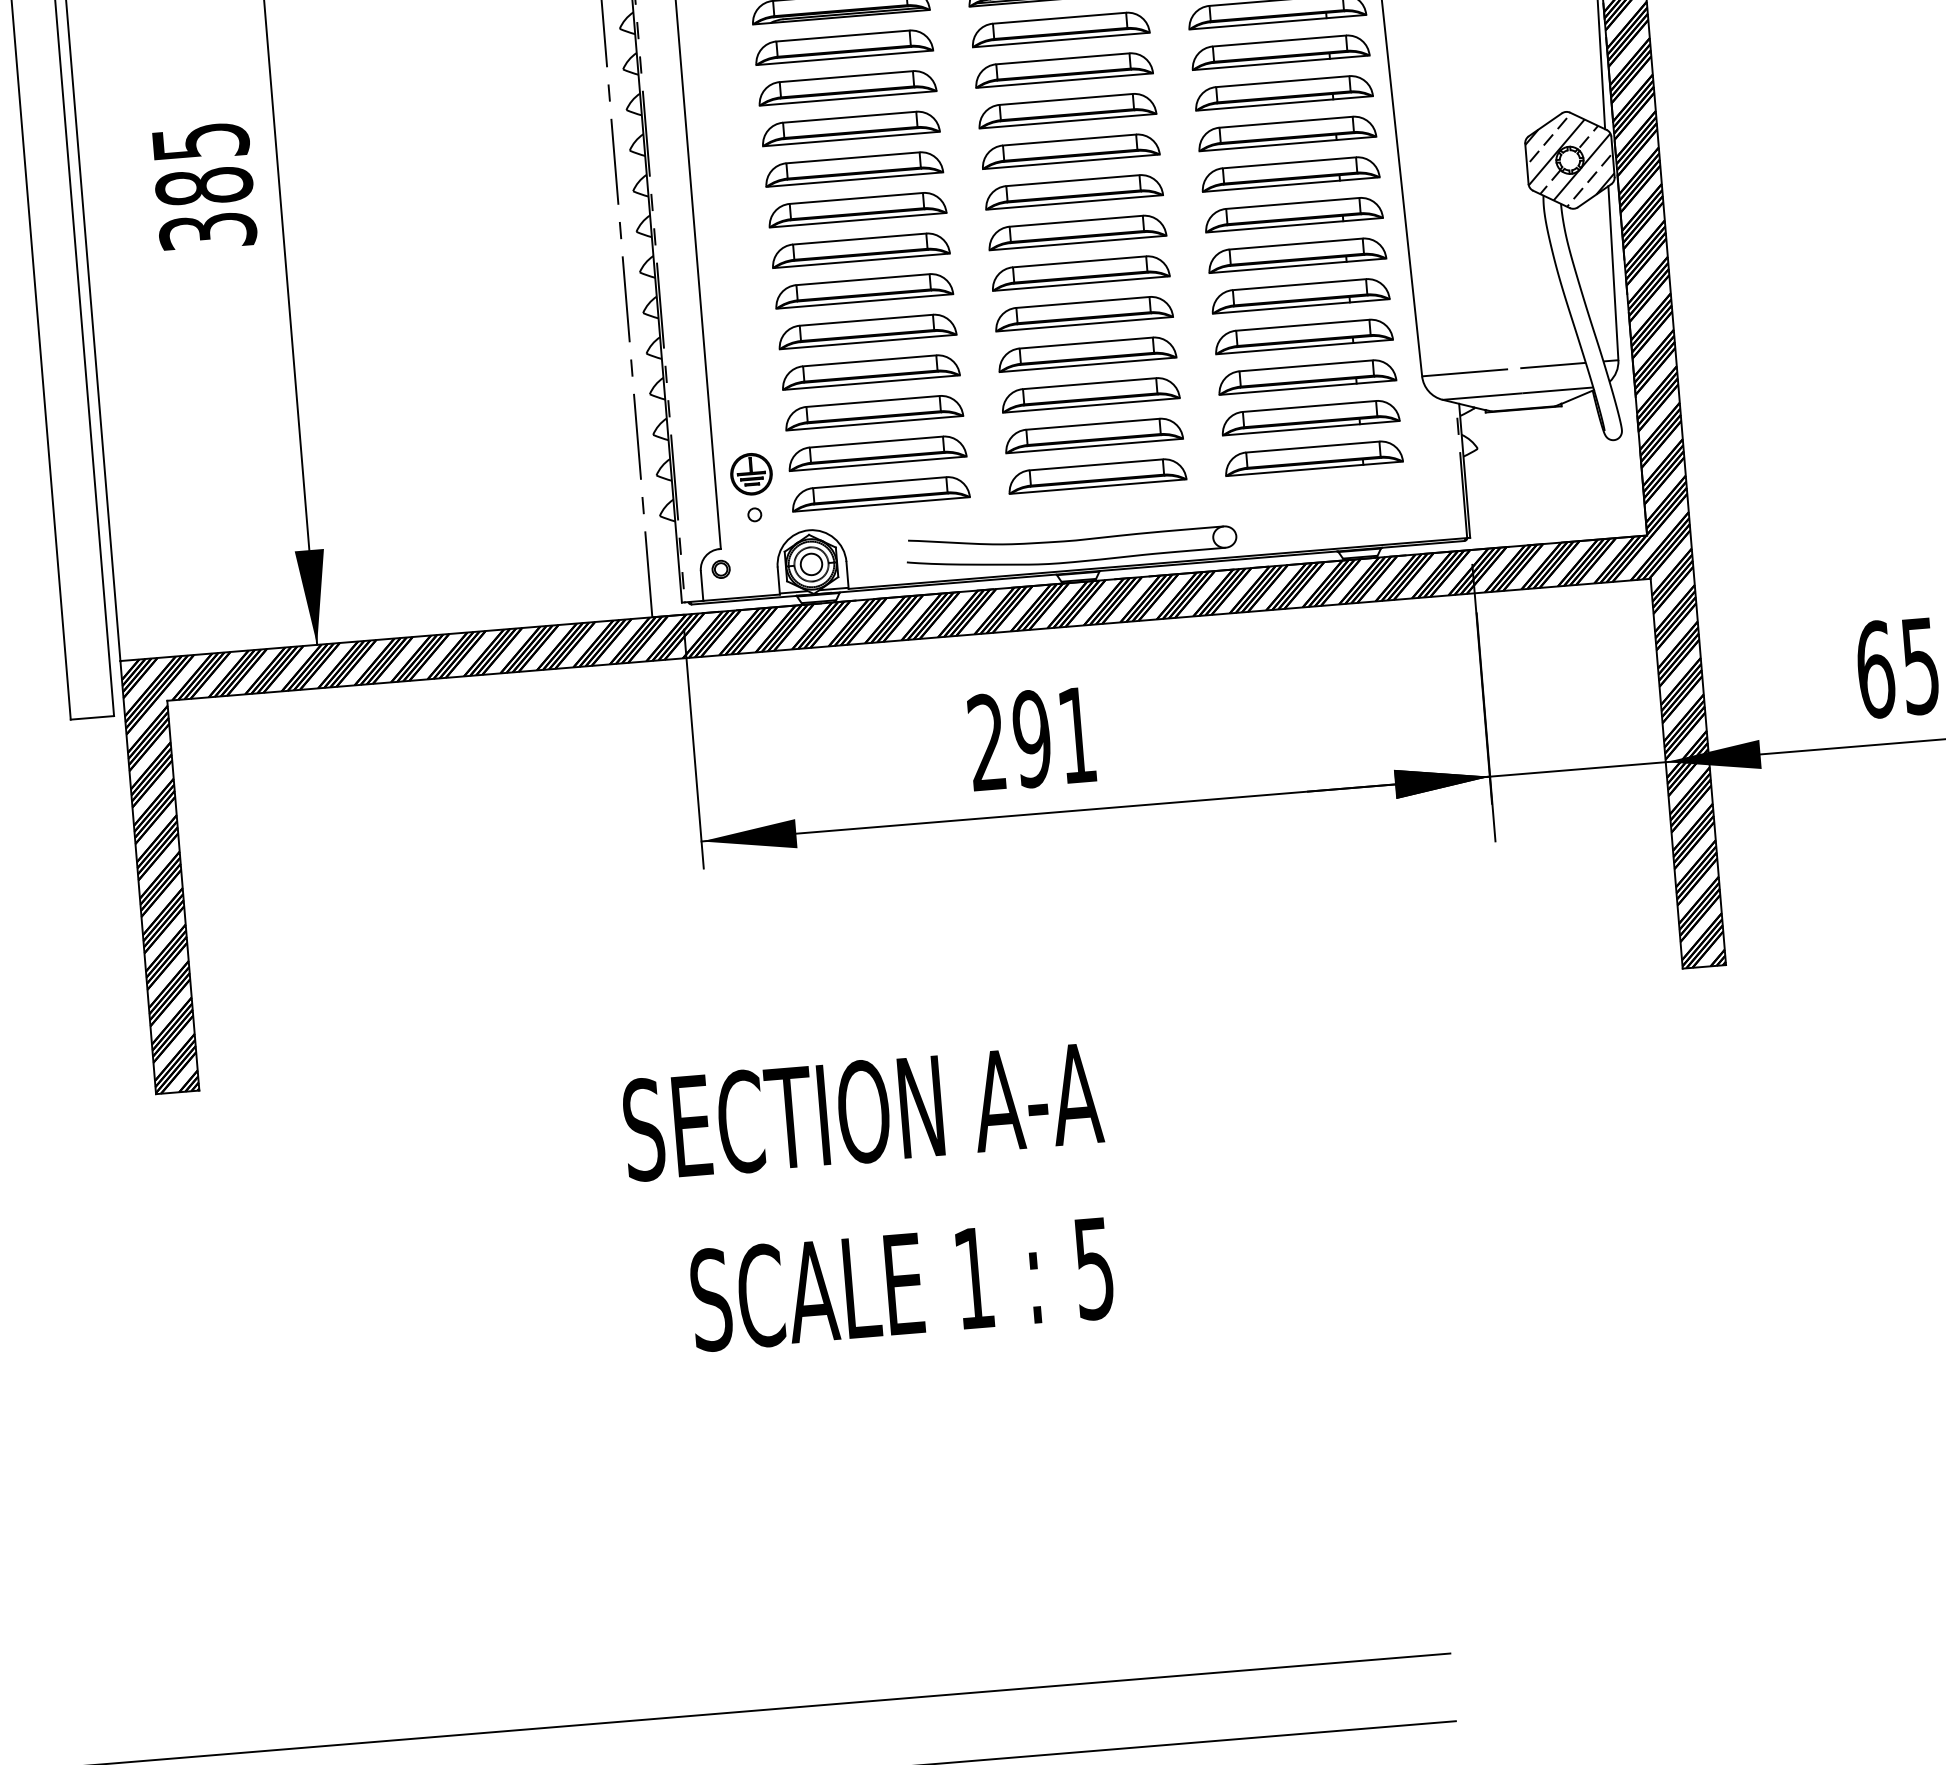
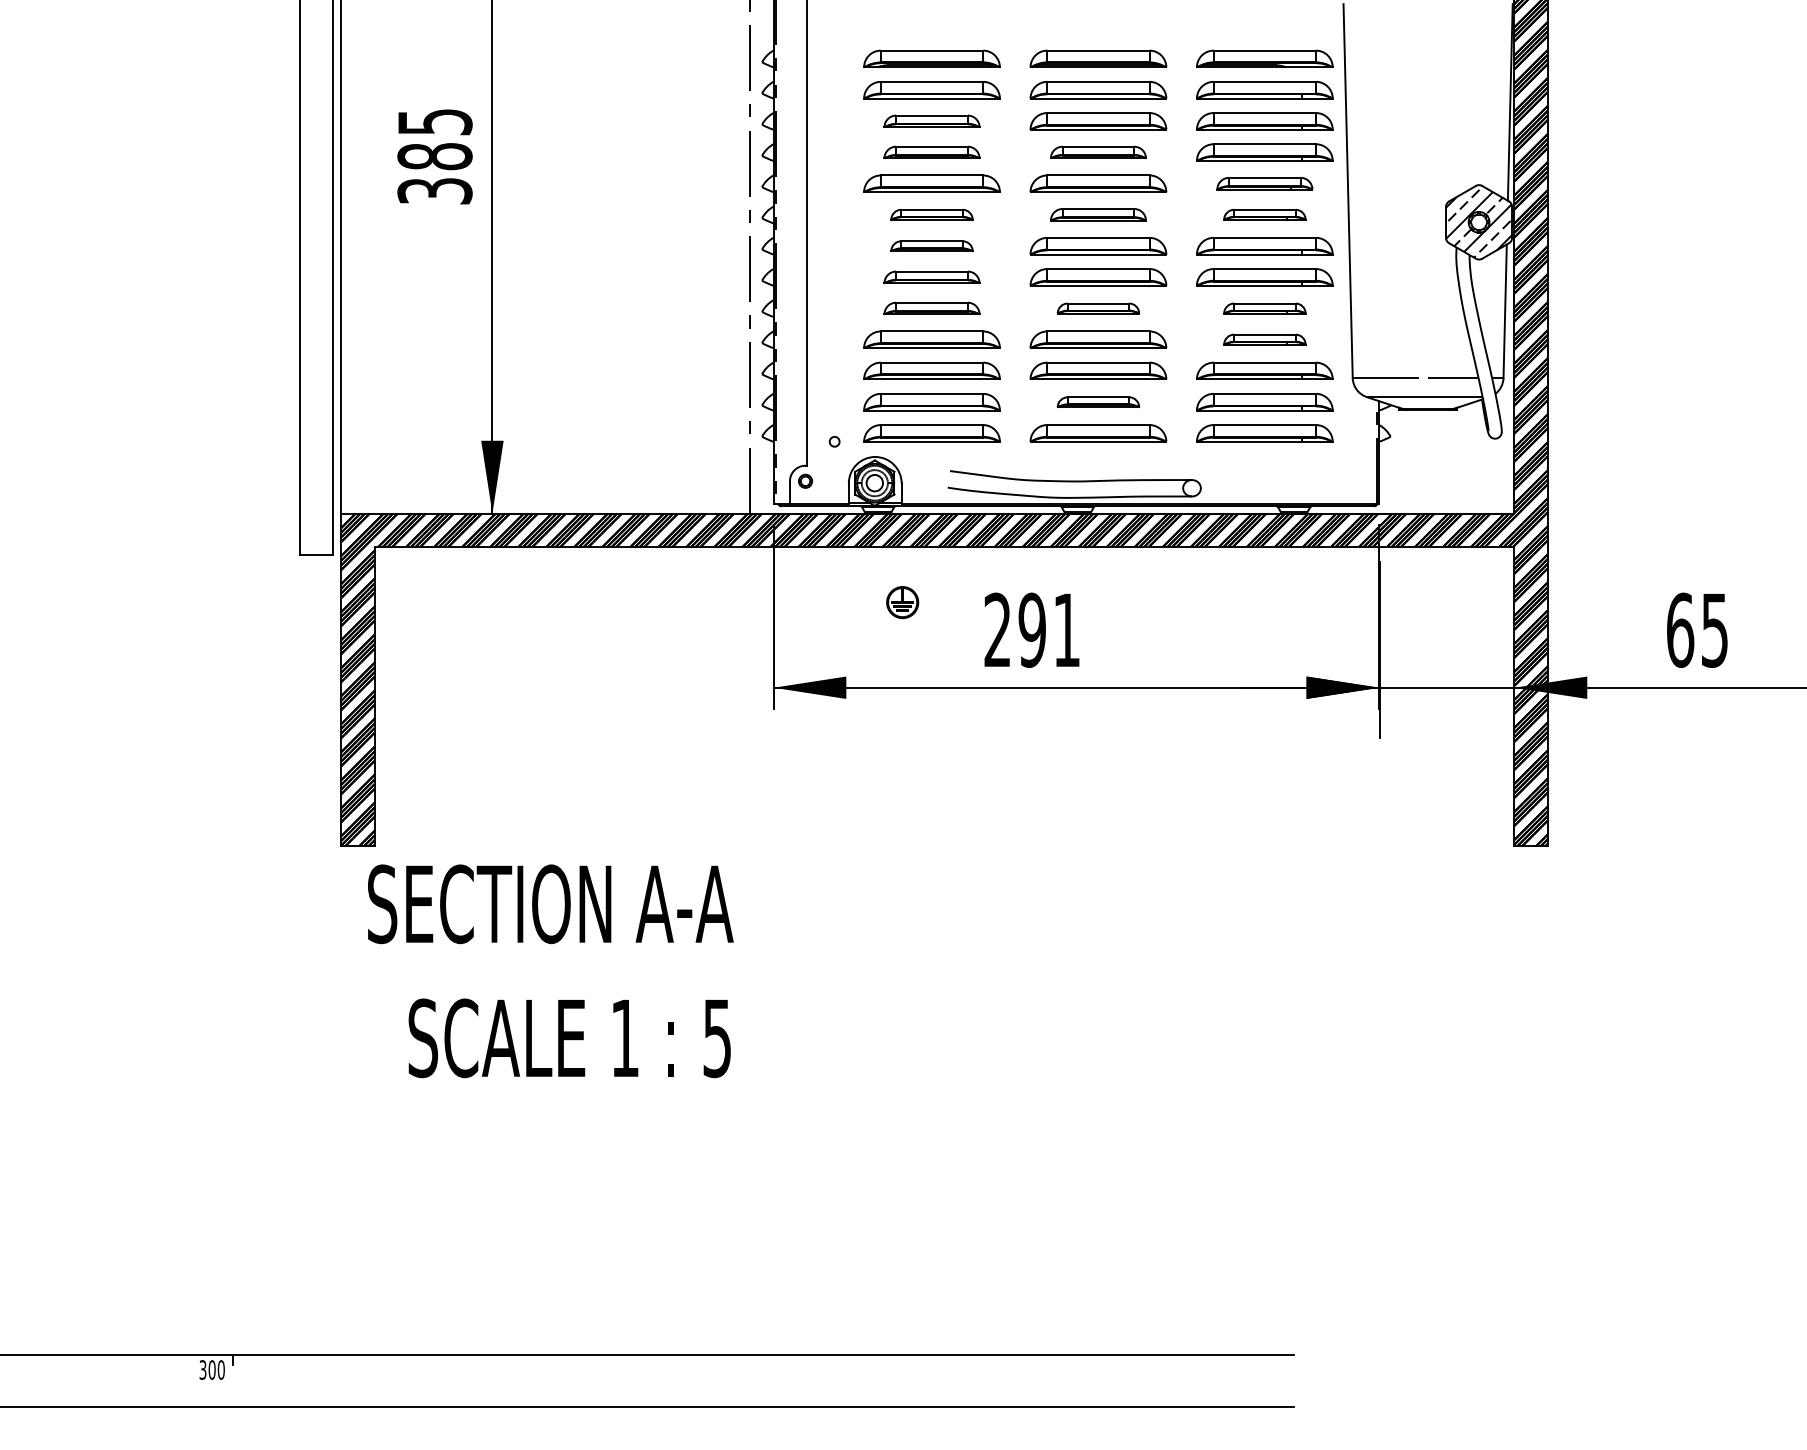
part: (846, 87) -> (931, 121), size x0.7
part: (1067, 110) -> (1098, 152), size x0.7
part: (849, 128) -> (931, 152), size x0.7
part: (1286, 132) -> (1264, 183), size x0.7
part: (1289, 173) -> (1264, 214), size x0.6
part: (1073, 190) -> (1098, 214), size x0.7
part: (856, 208) -> (931, 214), size x0.6
part: (859, 250) -> (931, 246), size x0.6
part: (863, 290) -> (931, 277), size x0.7
part: (1299, 295) -> (1264, 308), size x0.6
part: (1083, 313) -> (1098, 308), size x0.6
part: (866, 331) -> (931, 308), size x0.7
part: (1303, 335) -> (1264, 339), size x0.6
part: (1093, 435) -> (1098, 402), size x0.6
part: (751, 474) -> (902, 602), moved
text: (869, 1199) -> (550, 971), moved

